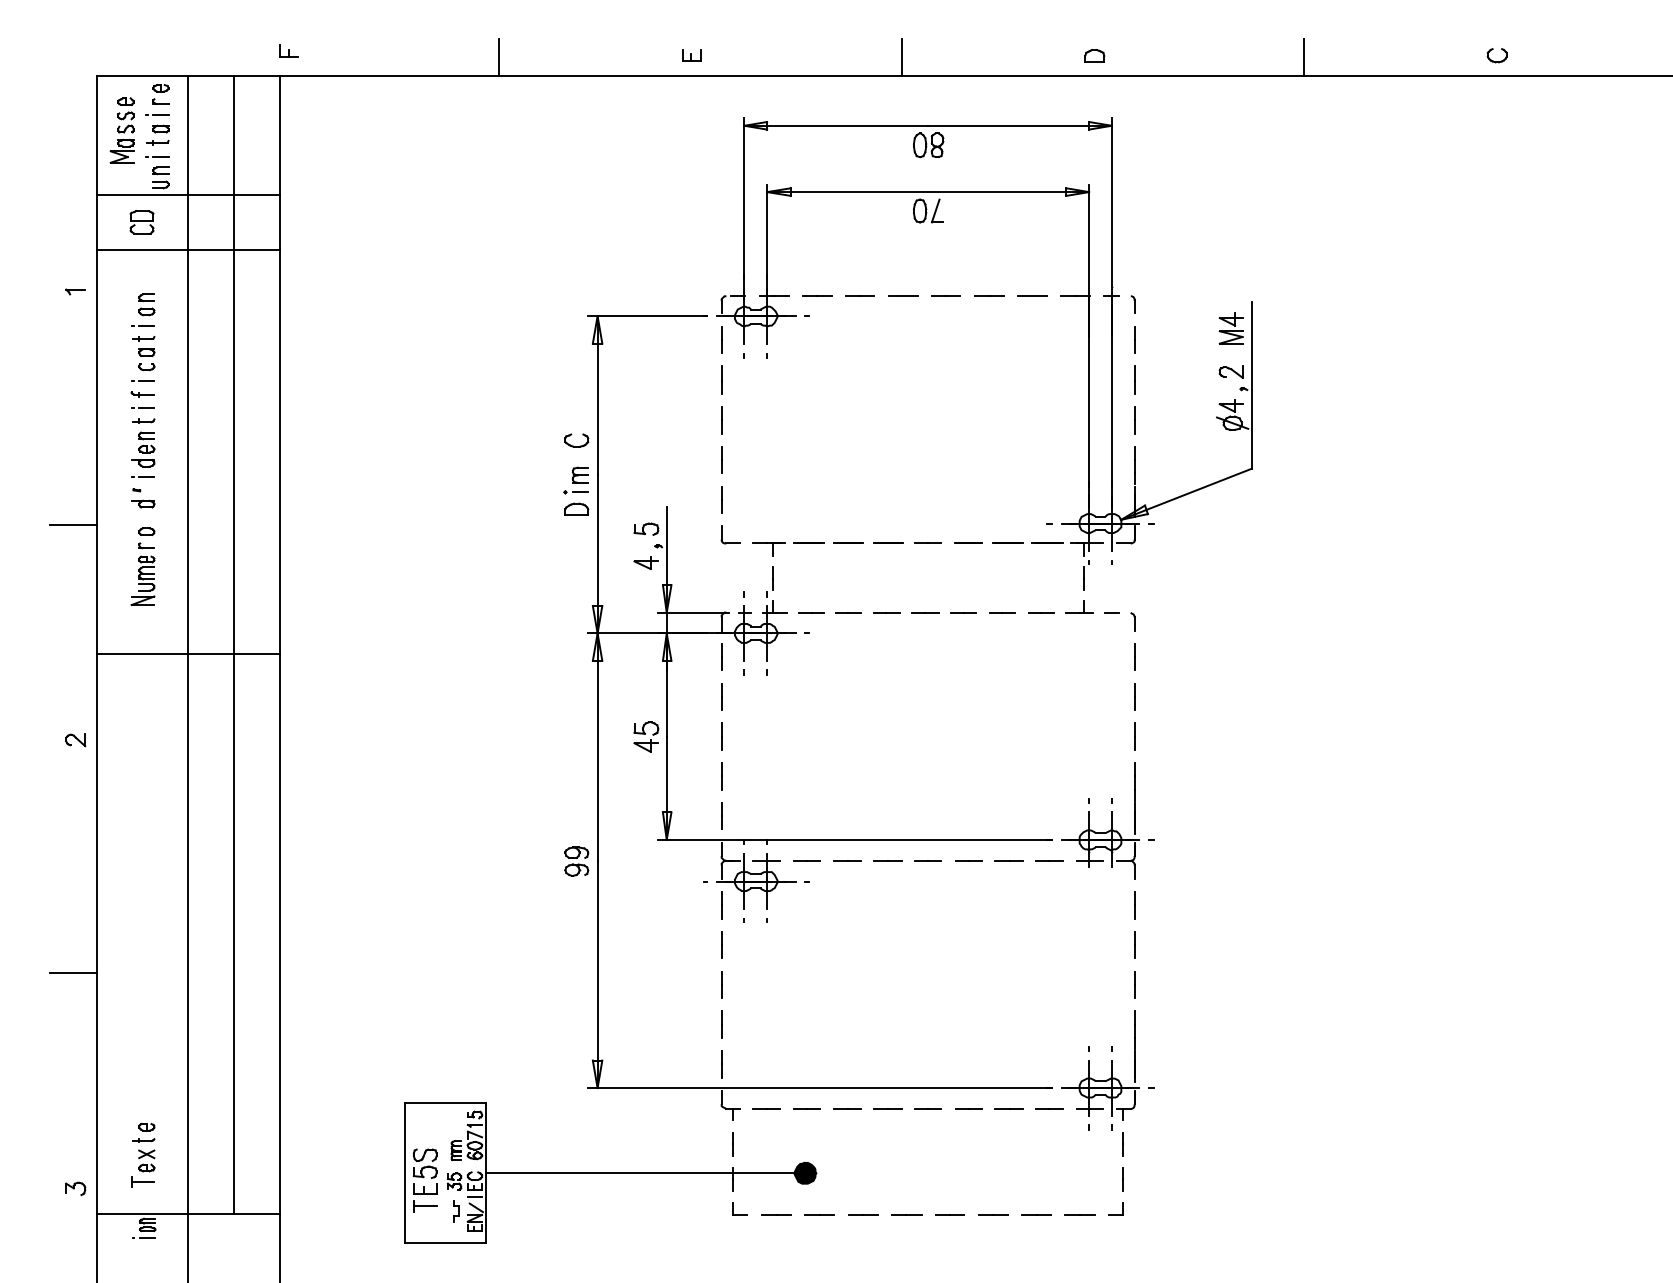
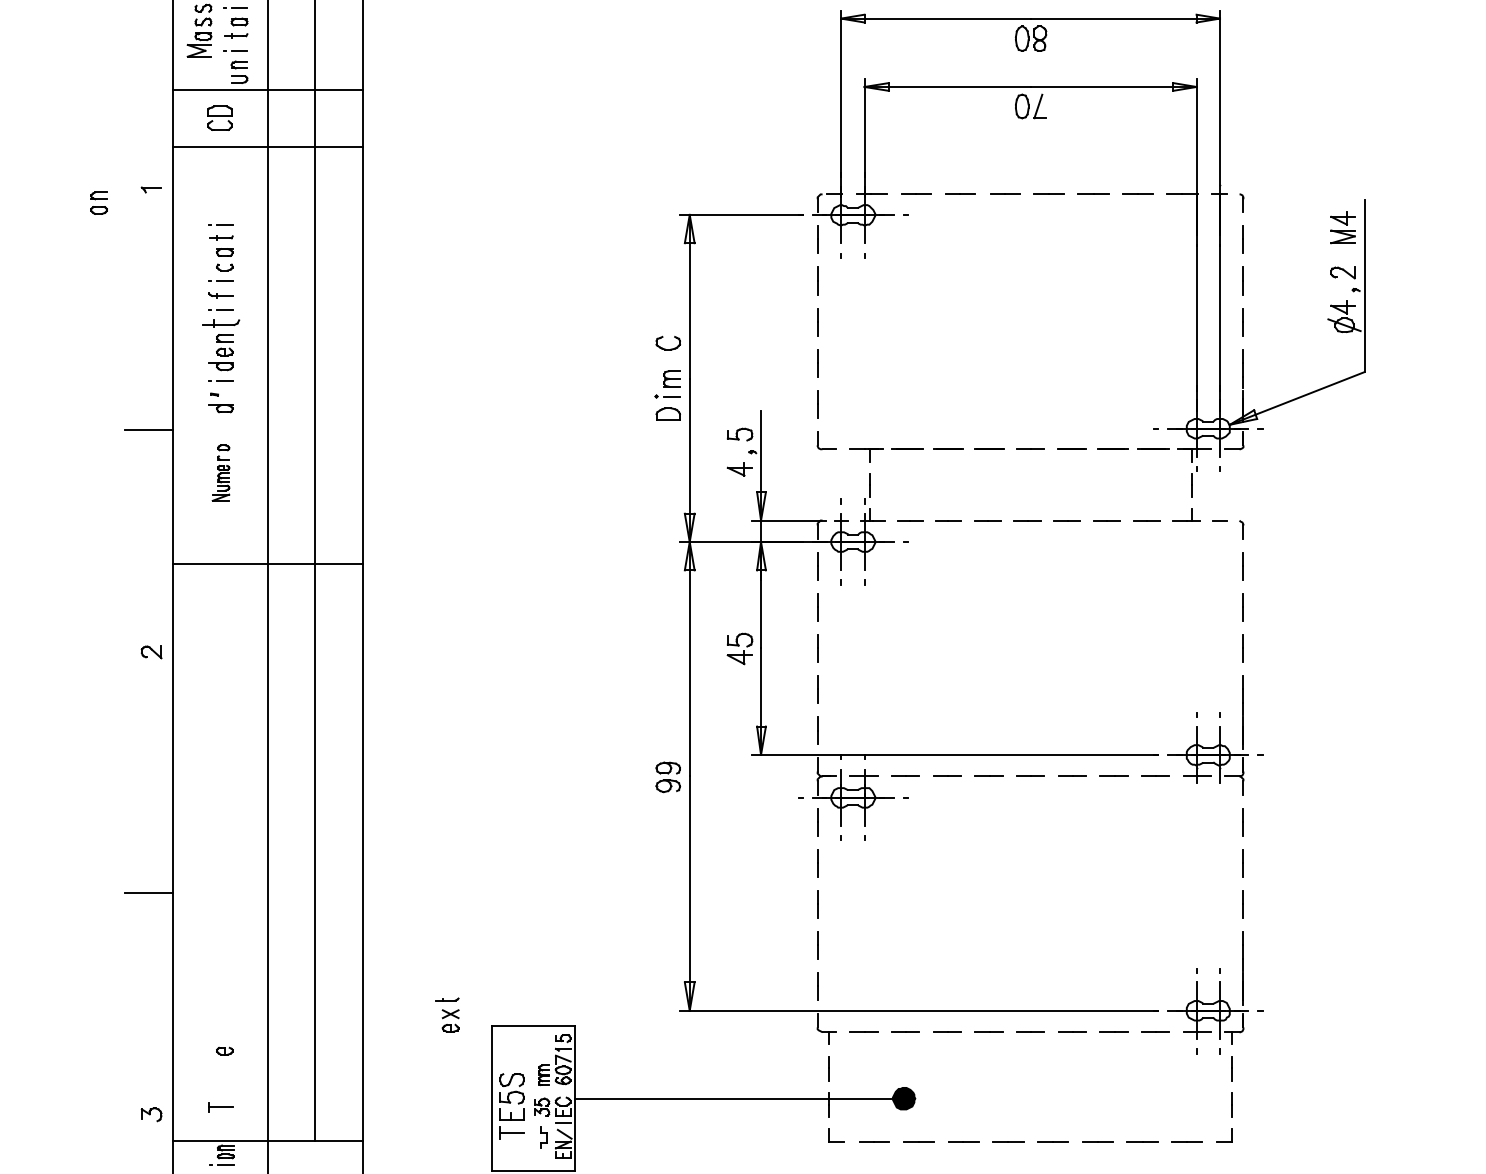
part: (146, 304) -> (98, 202), moved
part: (143, 420) -> (221, 322), size x1.6
part: (142, 566) -> (220, 473), size x0.7
part: (143, 1155) -> (447, 1015), moved

